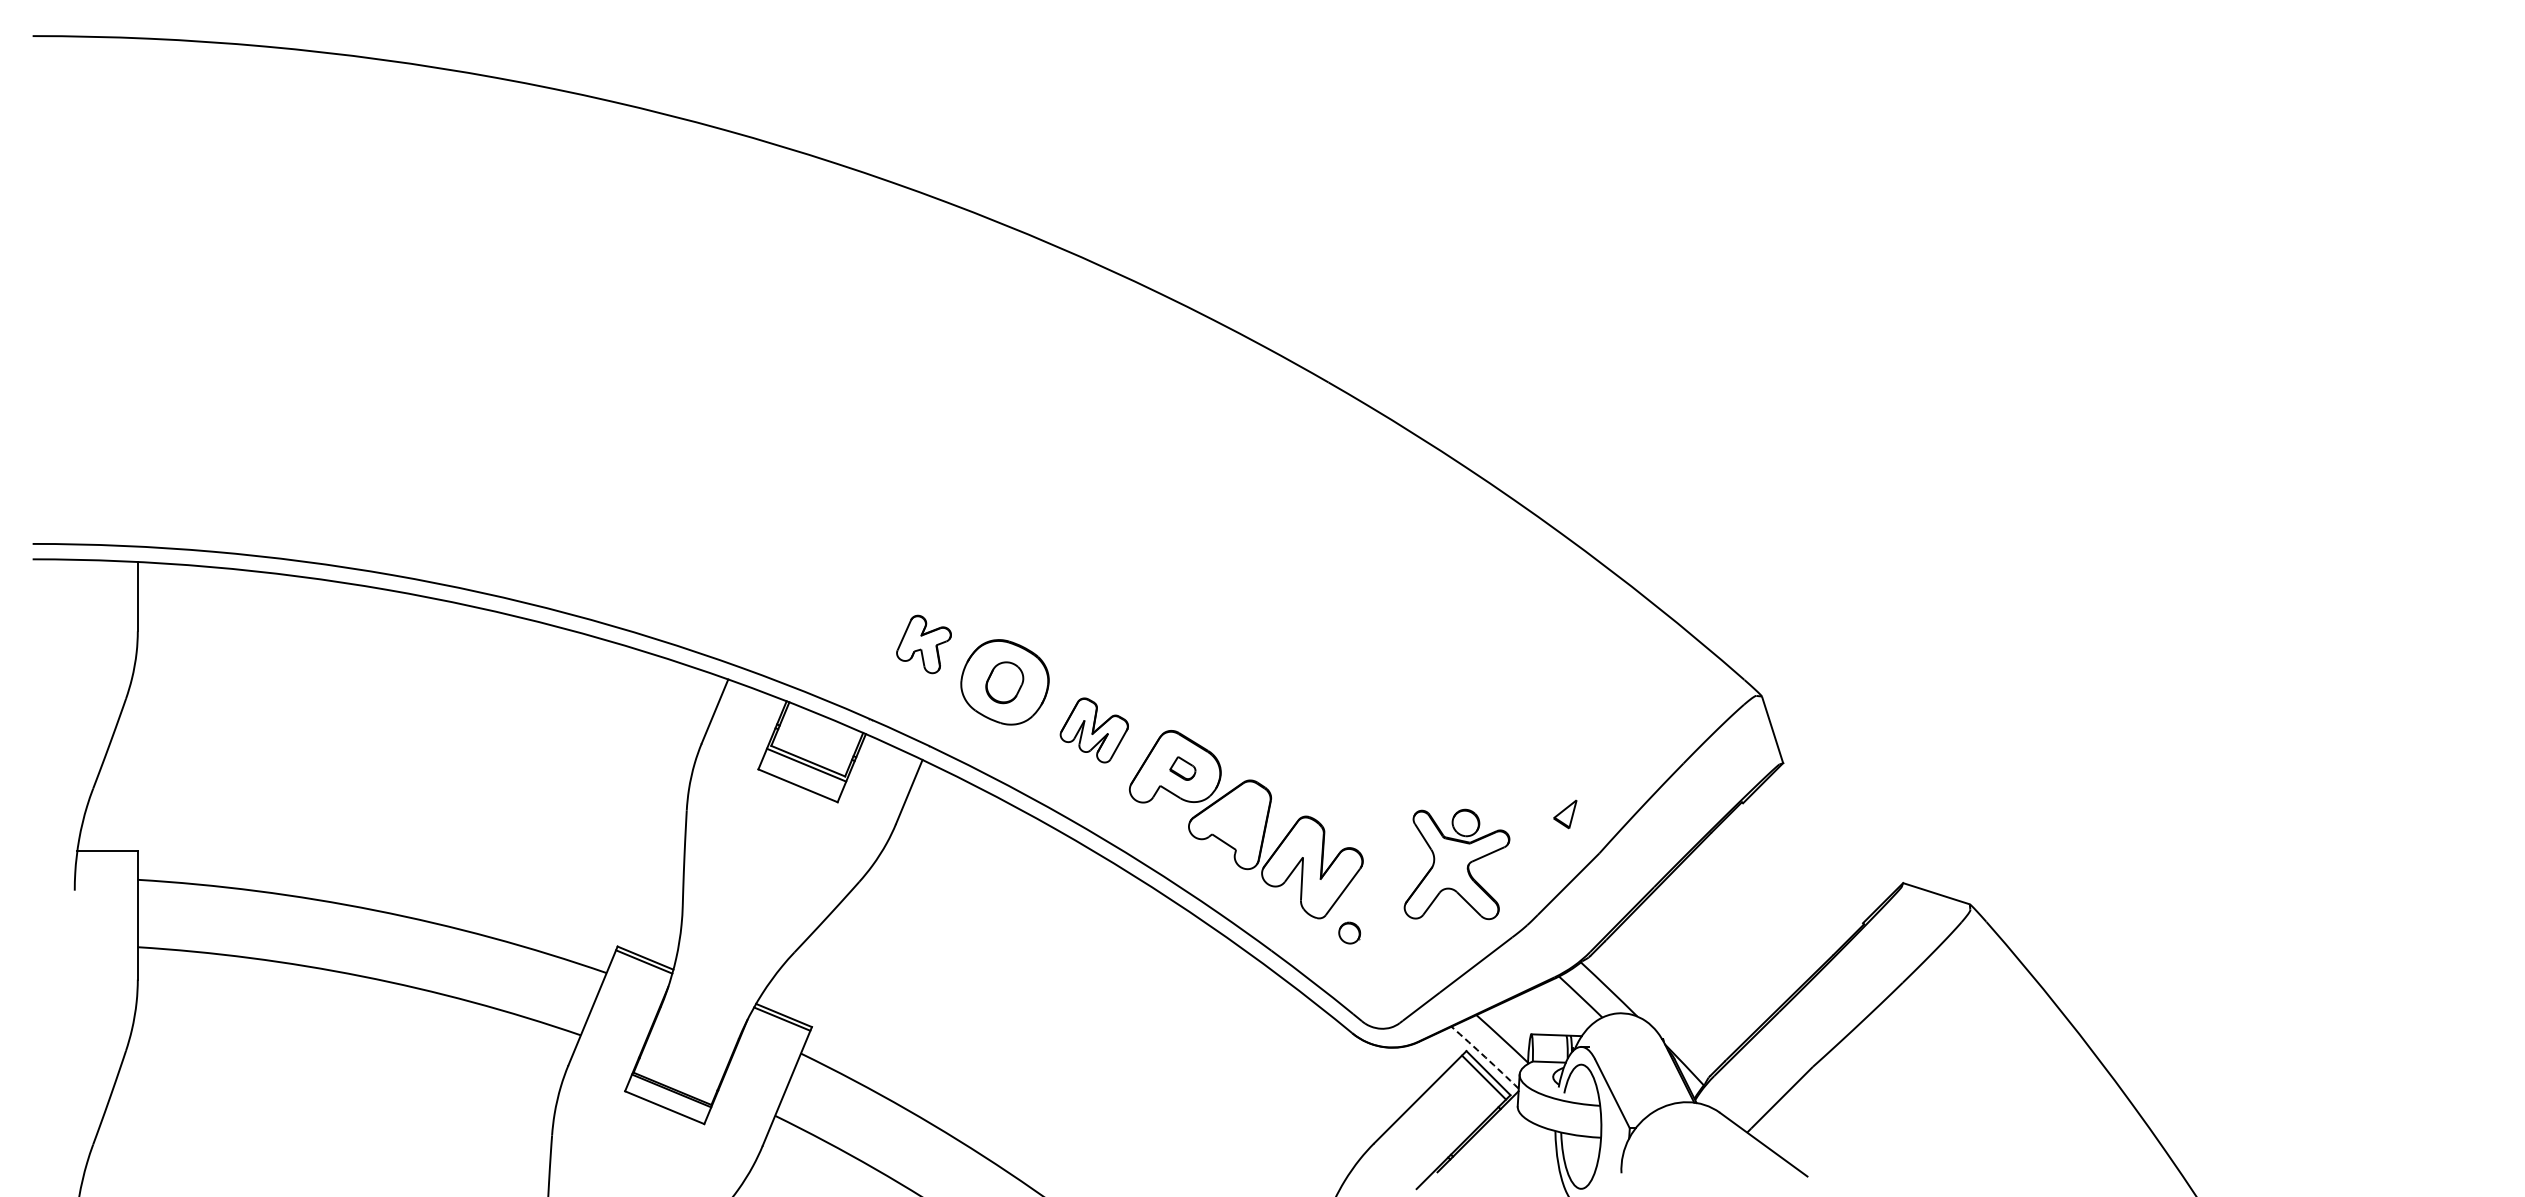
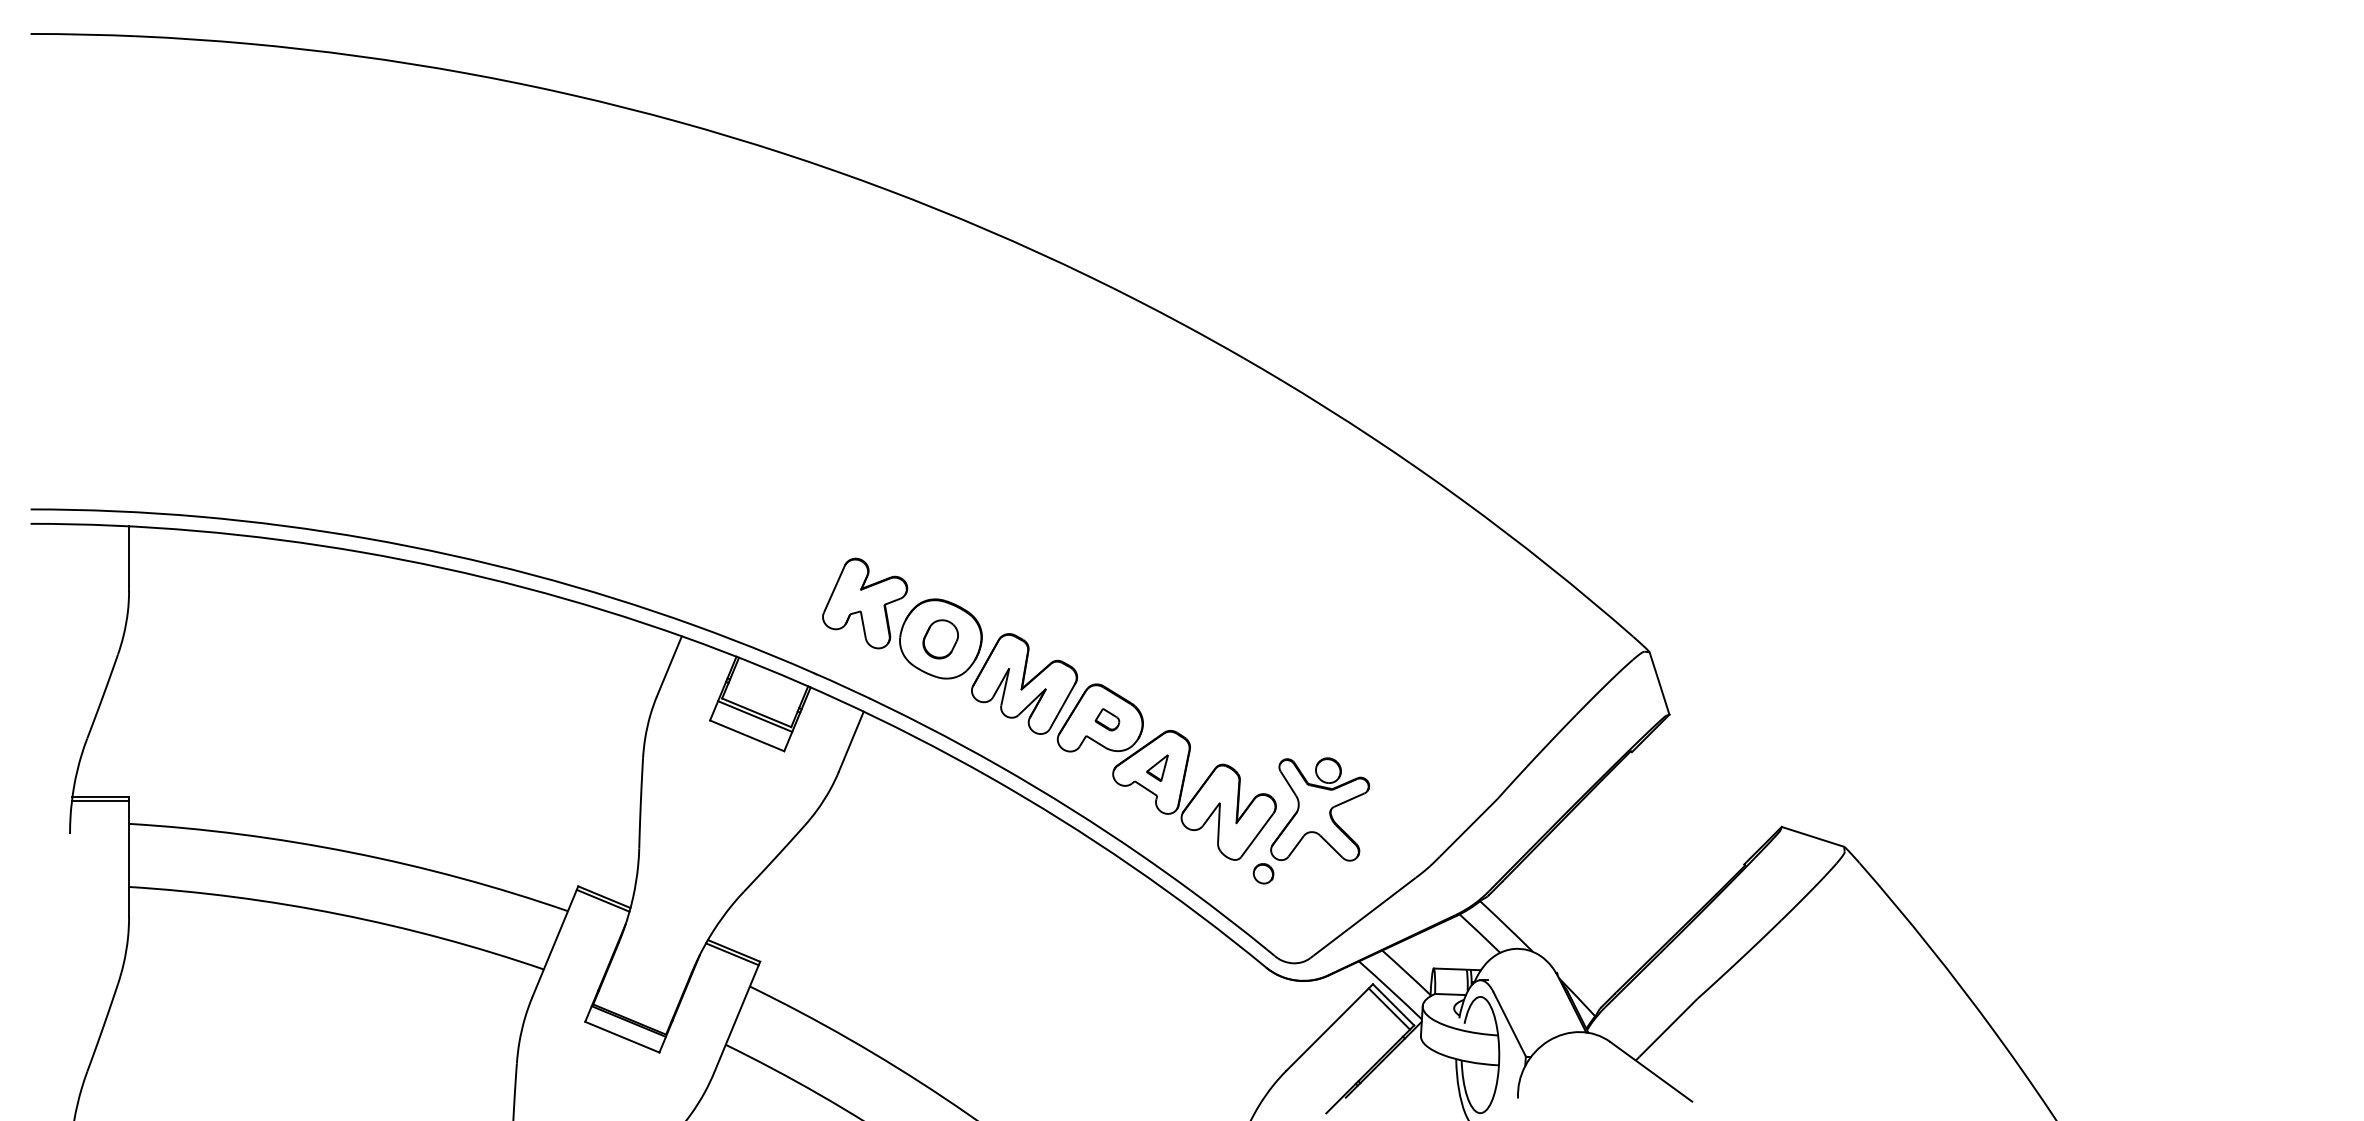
part: (923, 644) -> (864, 603), size x1.67
part: (1094, 730) -> (1024, 684), size x1.67
part: (1565, 814) -> (1157, 768), moved
line: (106, 855) -> (99, 801), added
part: (1456, 864) -> (1319, 809), moved
arc: (1485, 1057) -> (1390, 990), dashed -> solid

